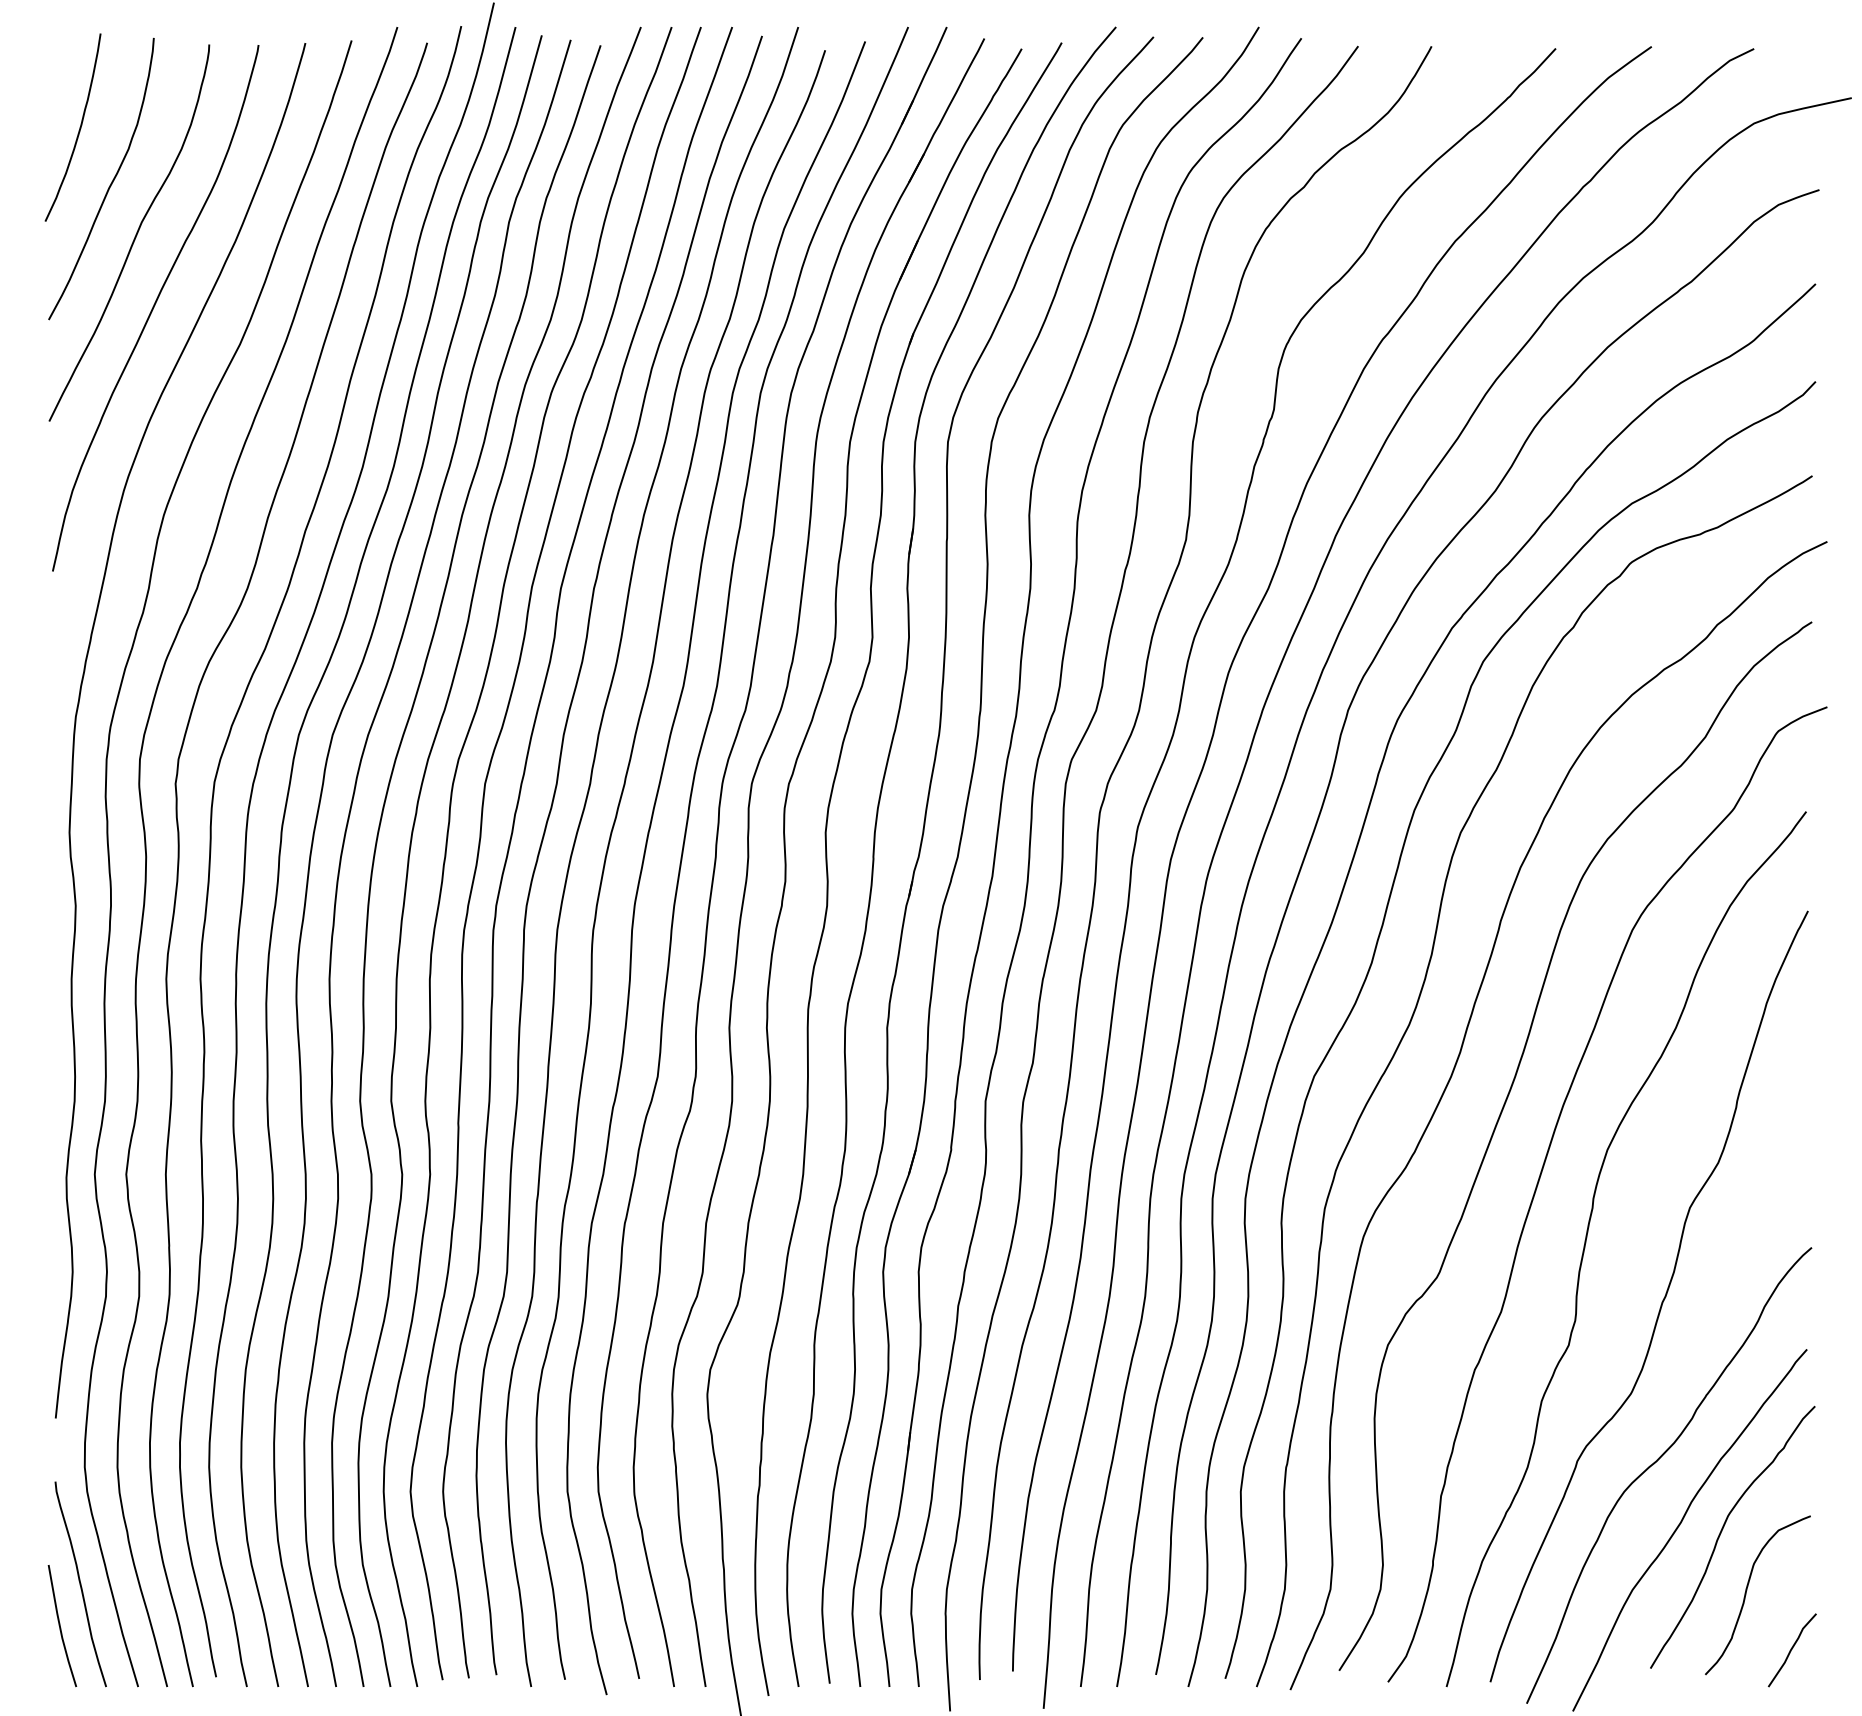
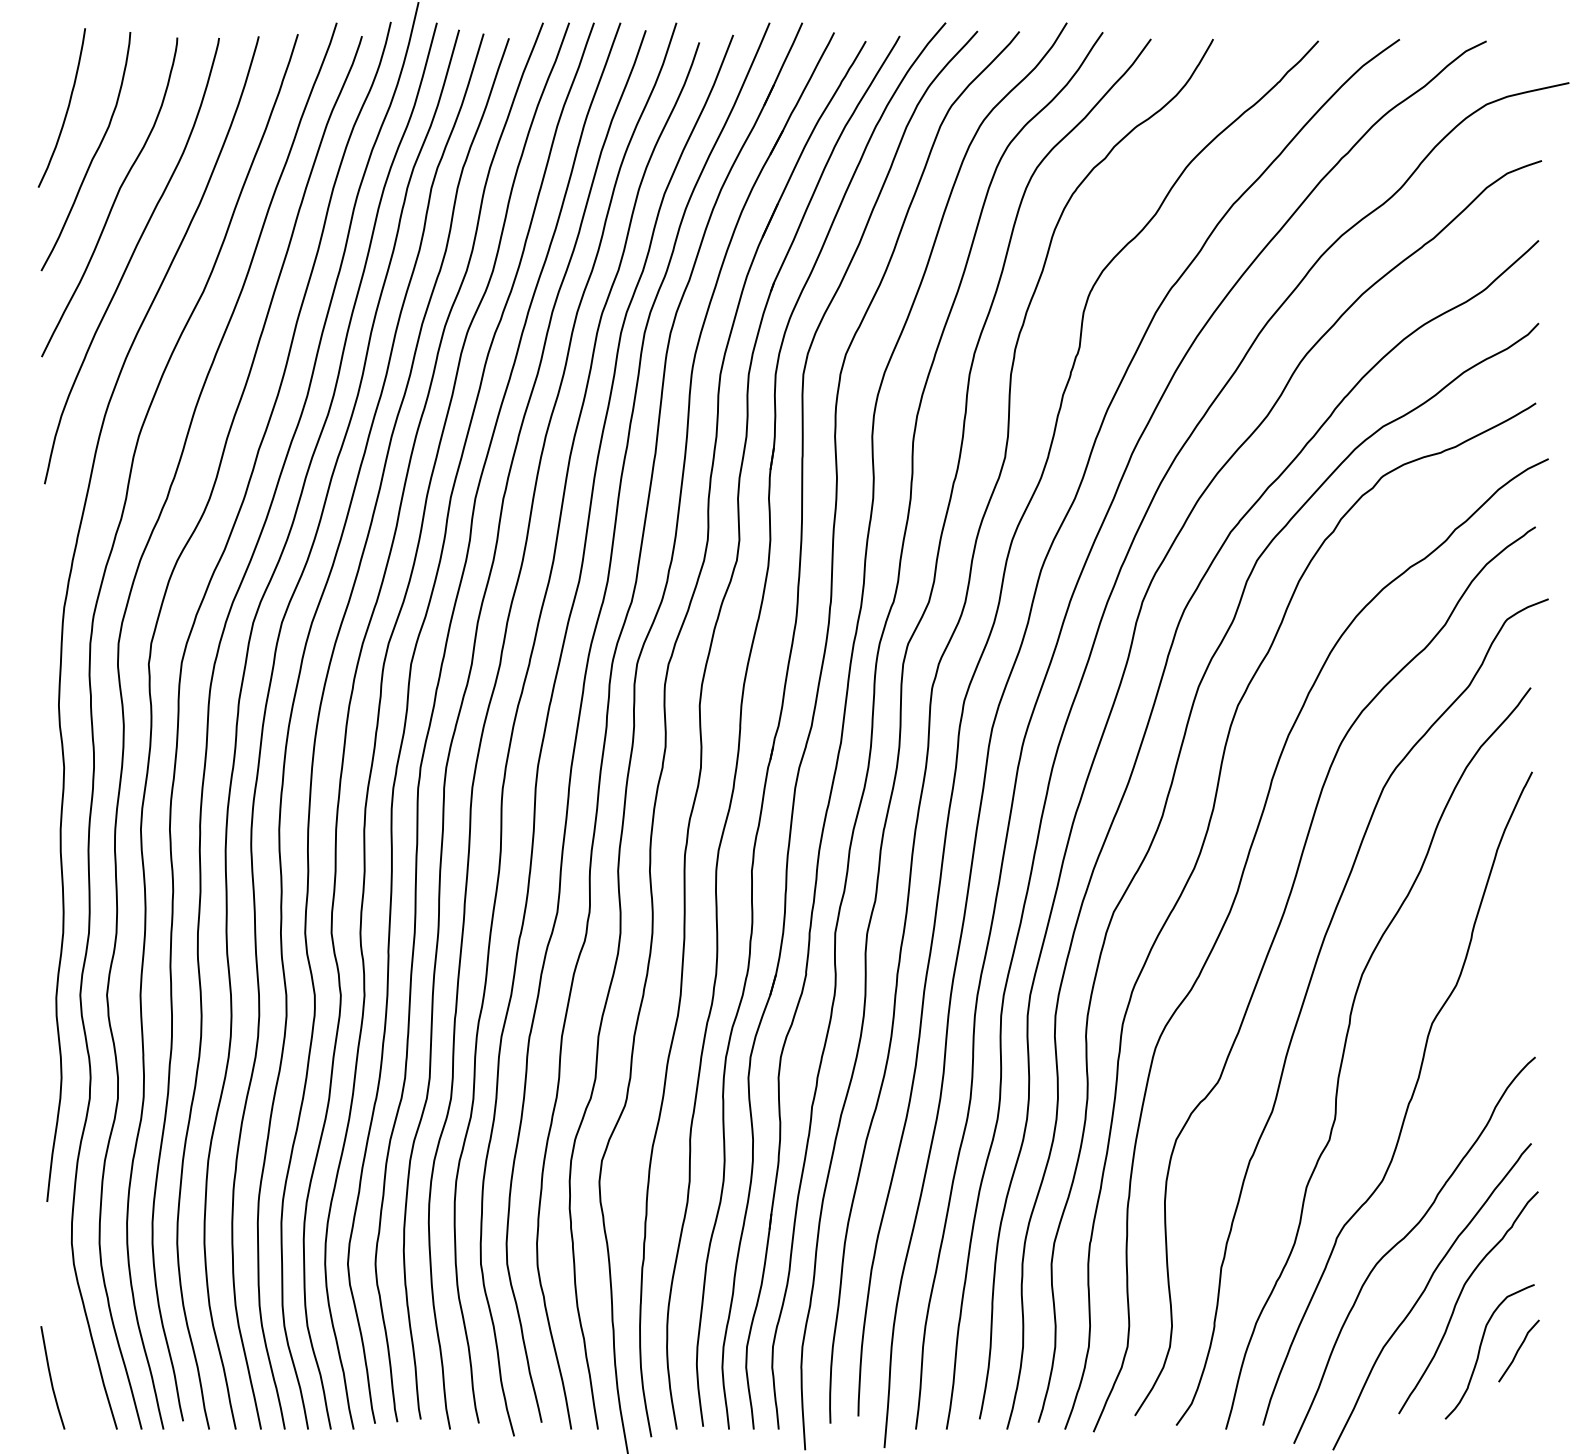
curve: (80, 1584) -> (68, 1342), removed
curve: (1791, 1650) -> (1518, 1351), moved

